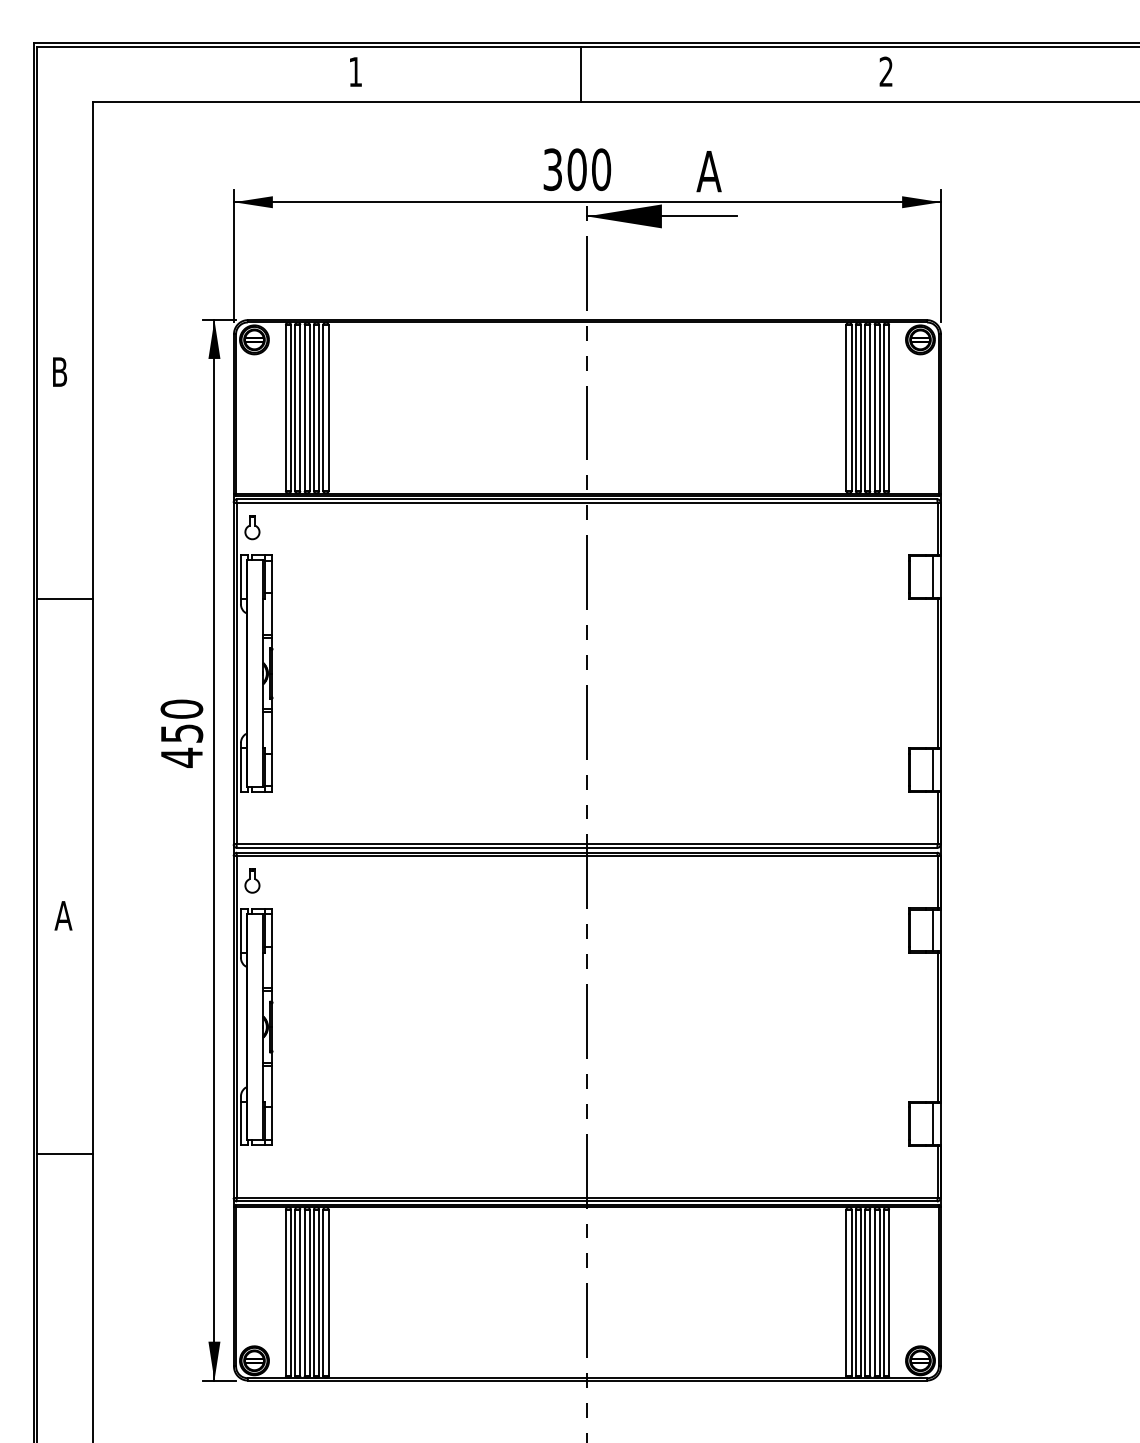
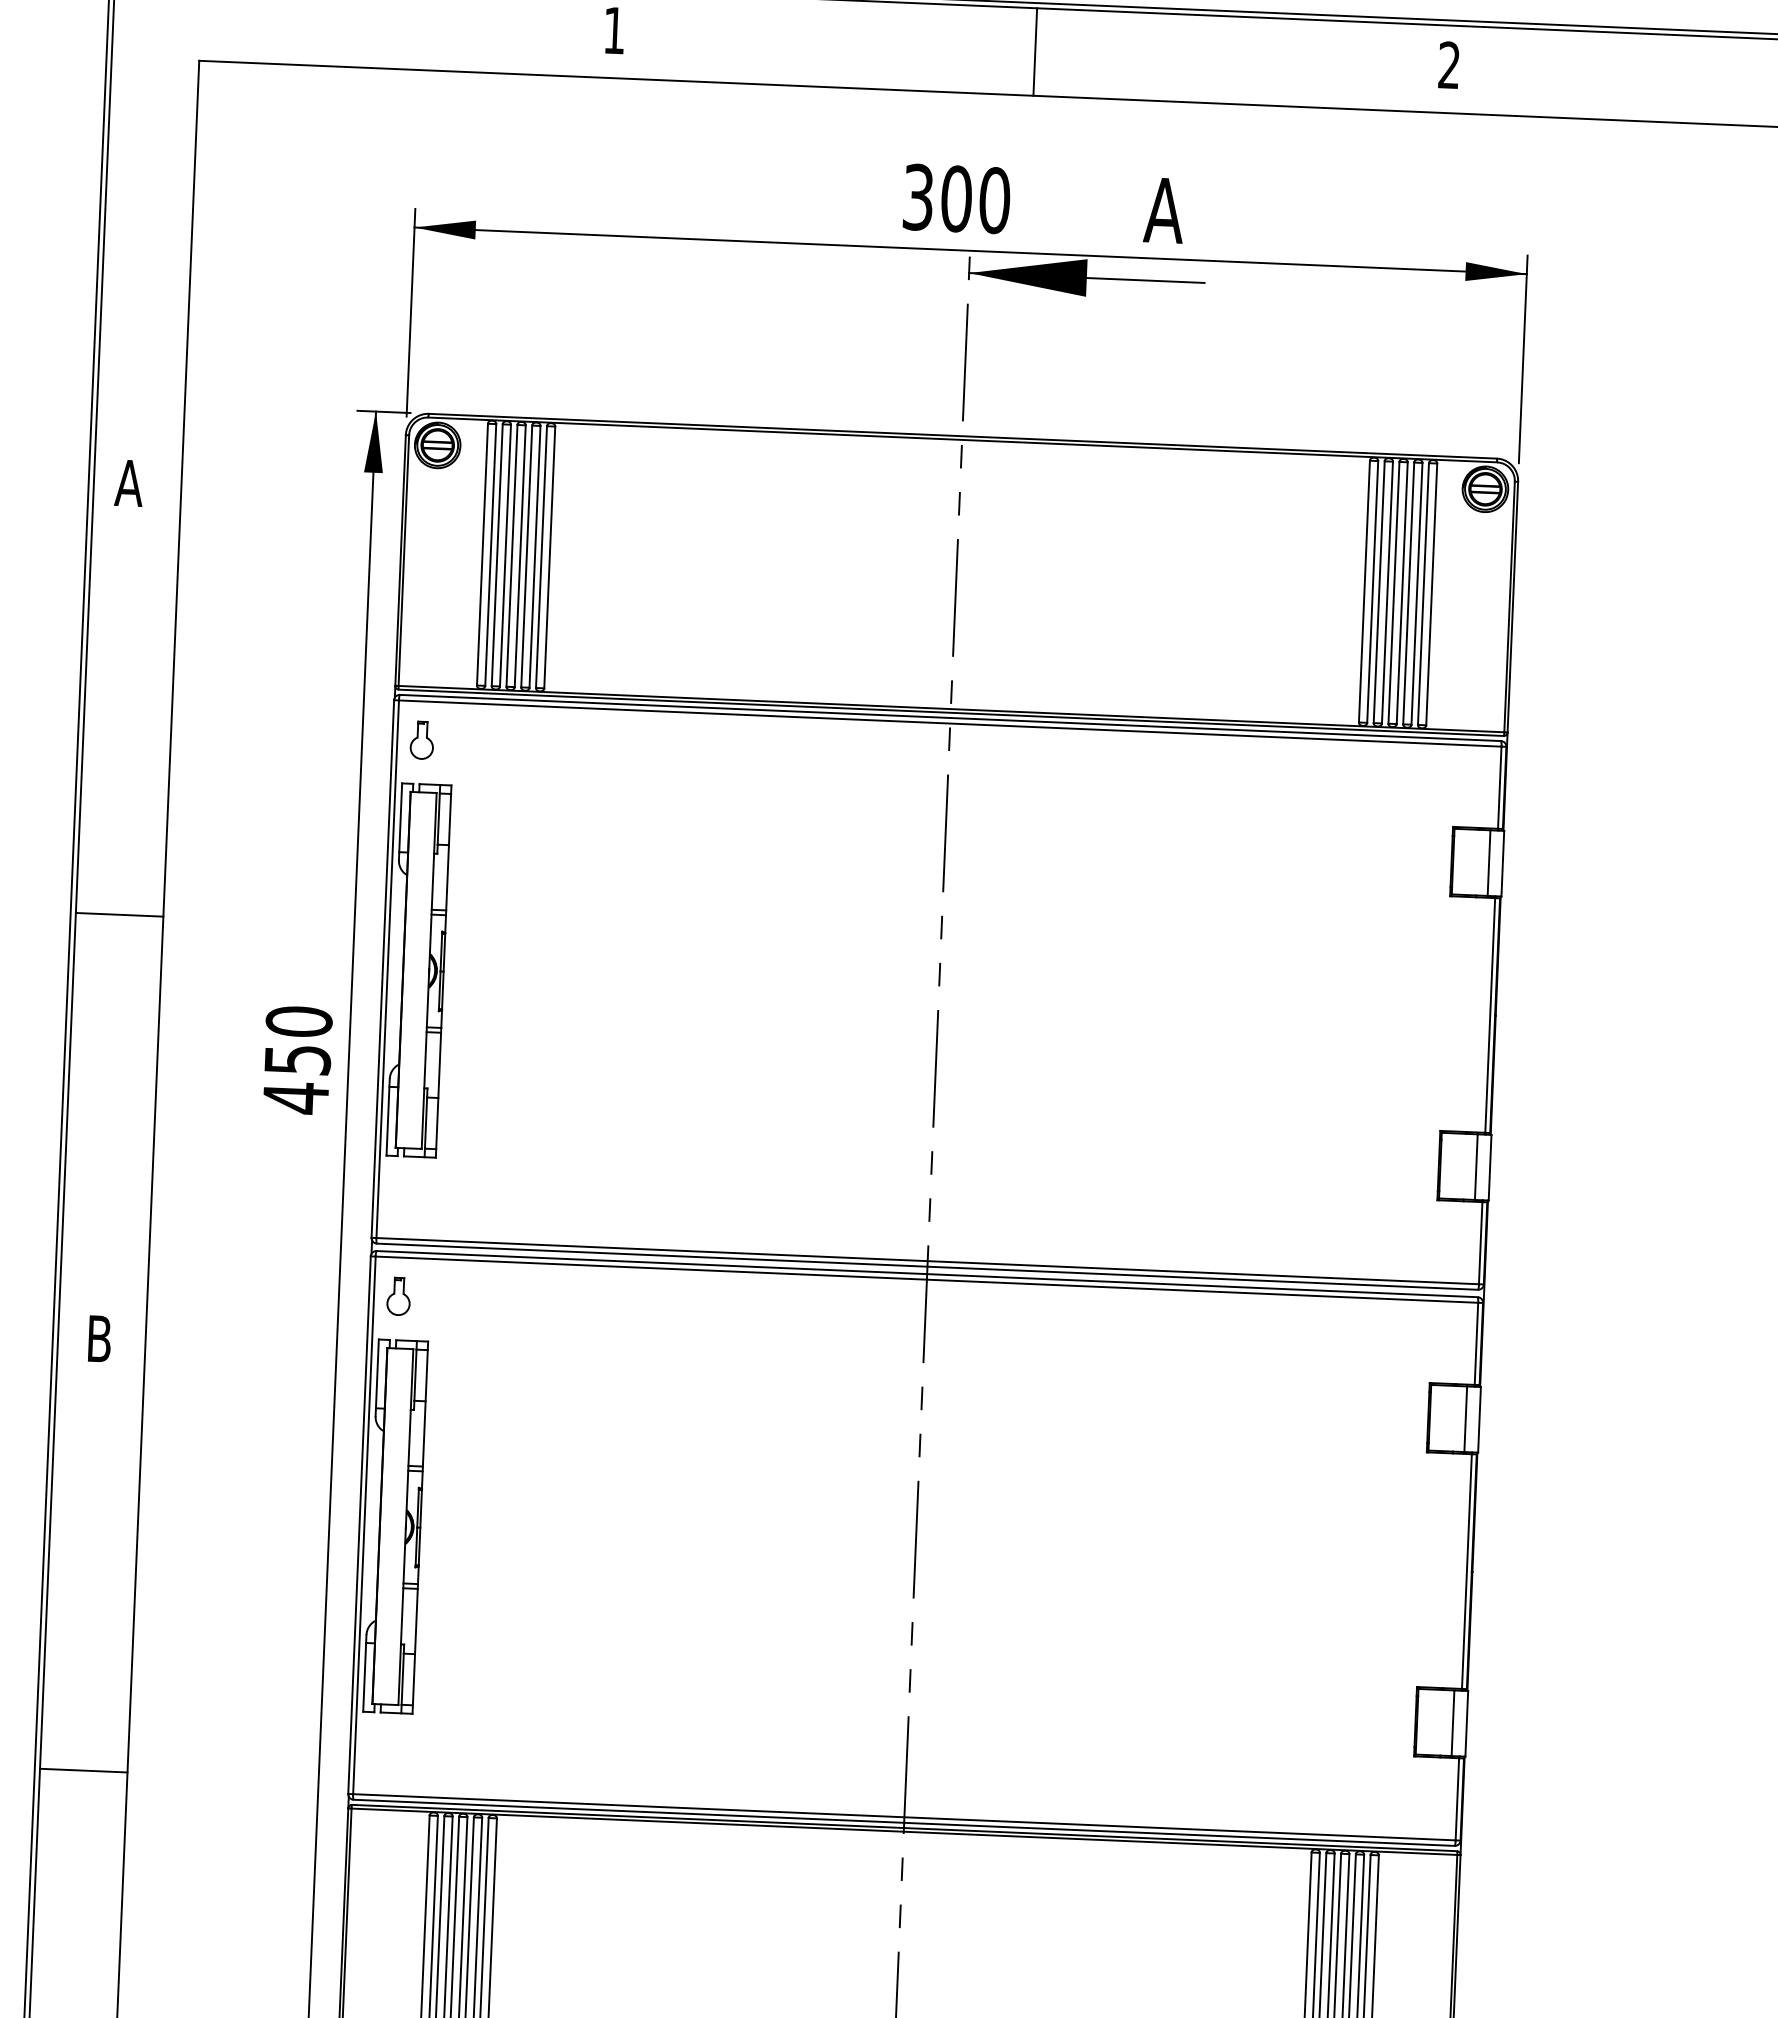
line: (581, 74) -> (1035, 52), moved
text: (59, 371) -> (128, 482), B -> A
line: (64, 599) -> (118, 915), moved
text: (63, 915) -> (99, 1338), A -> B
line: (64, 1154) -> (82, 1771), moved

